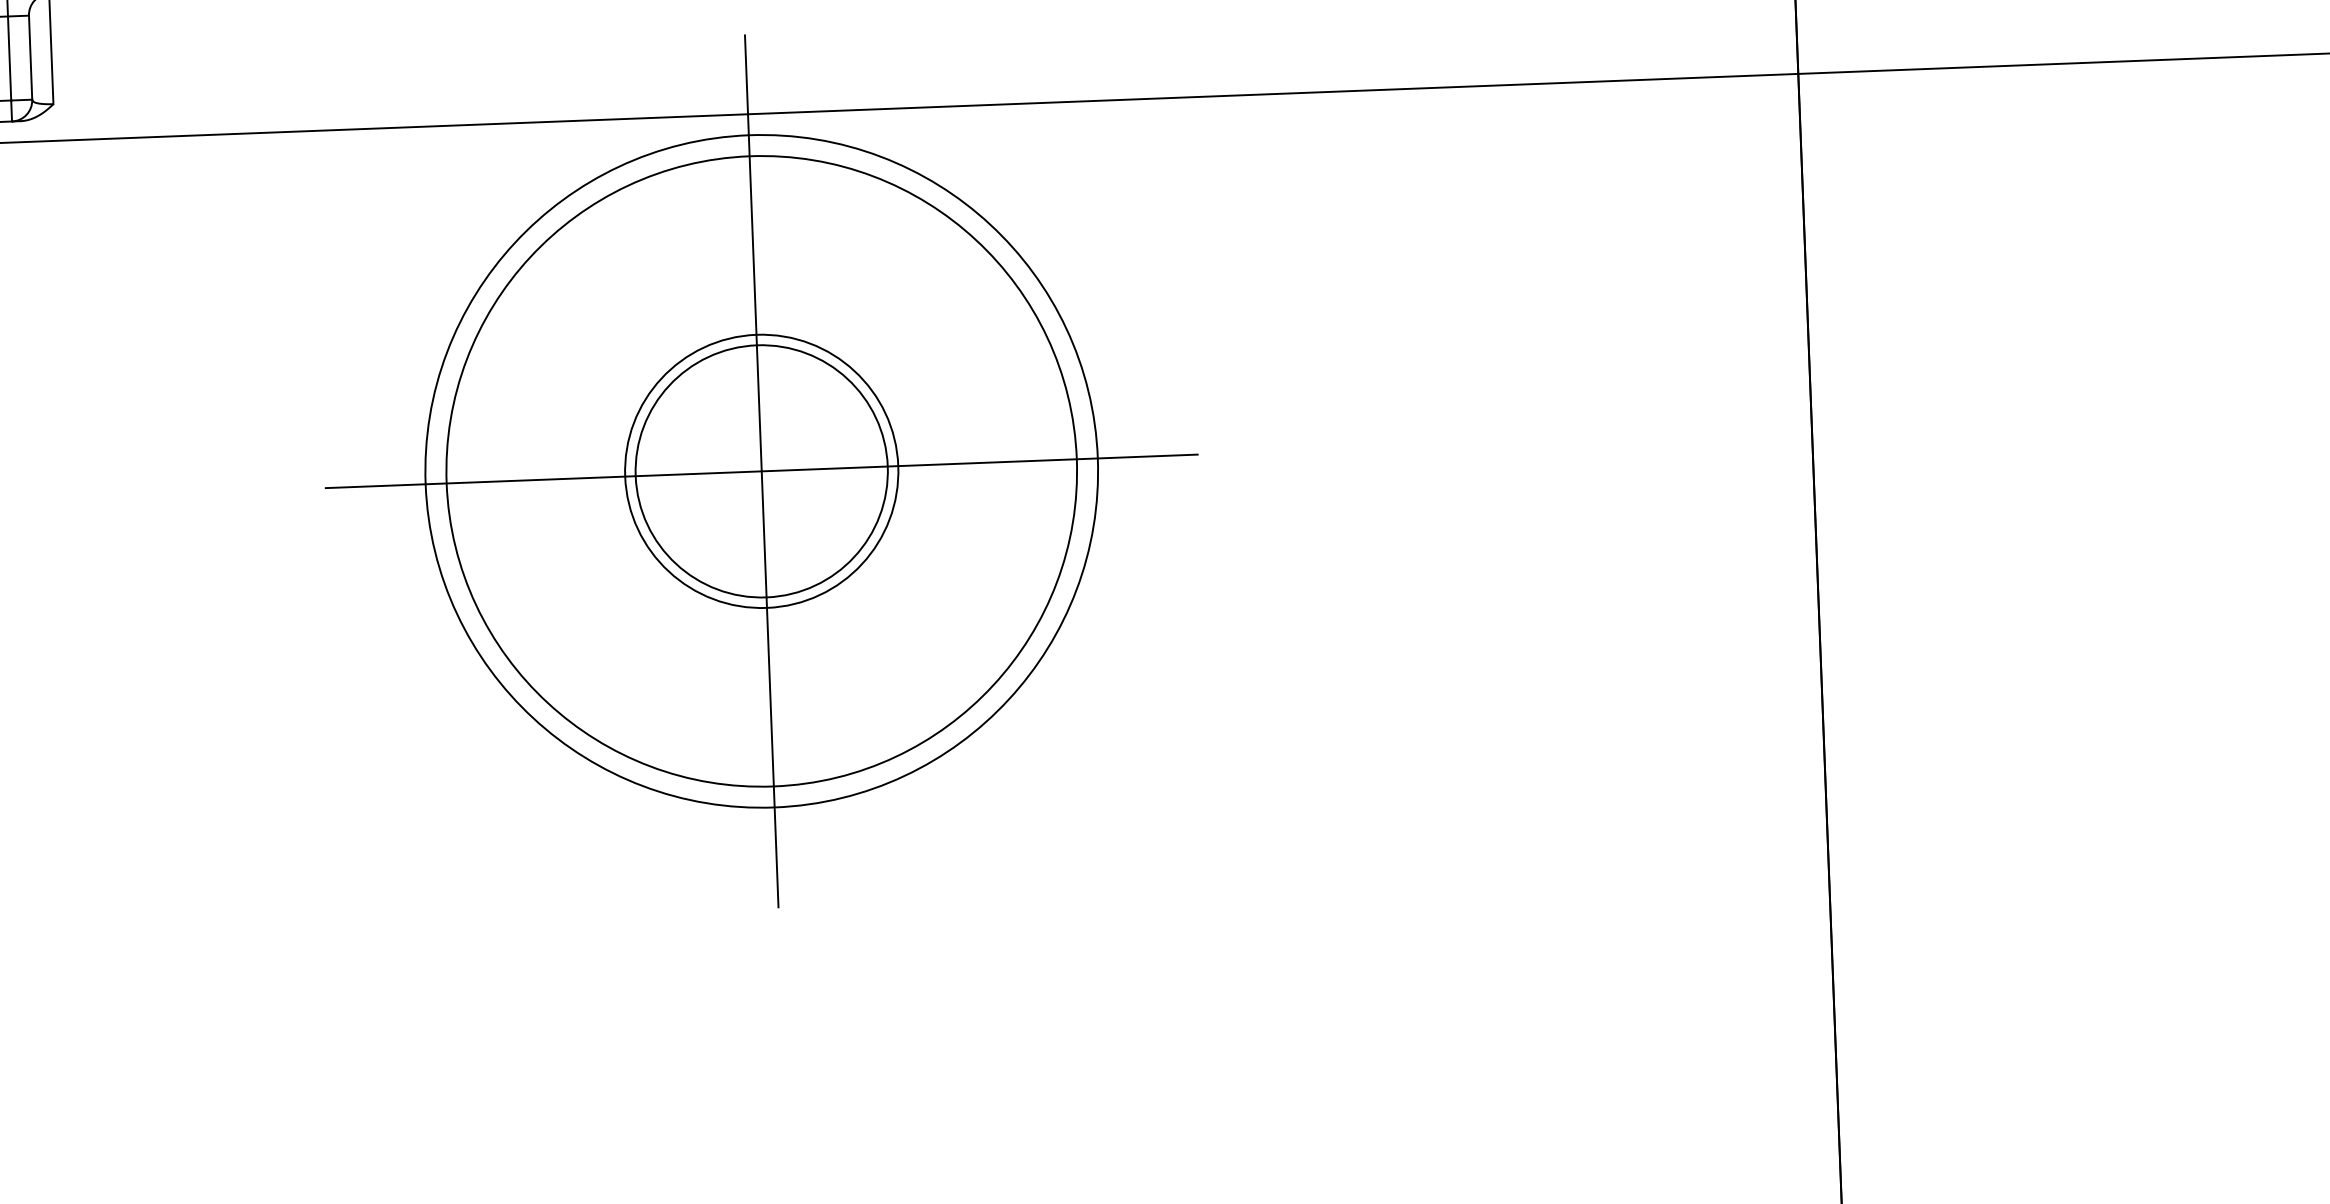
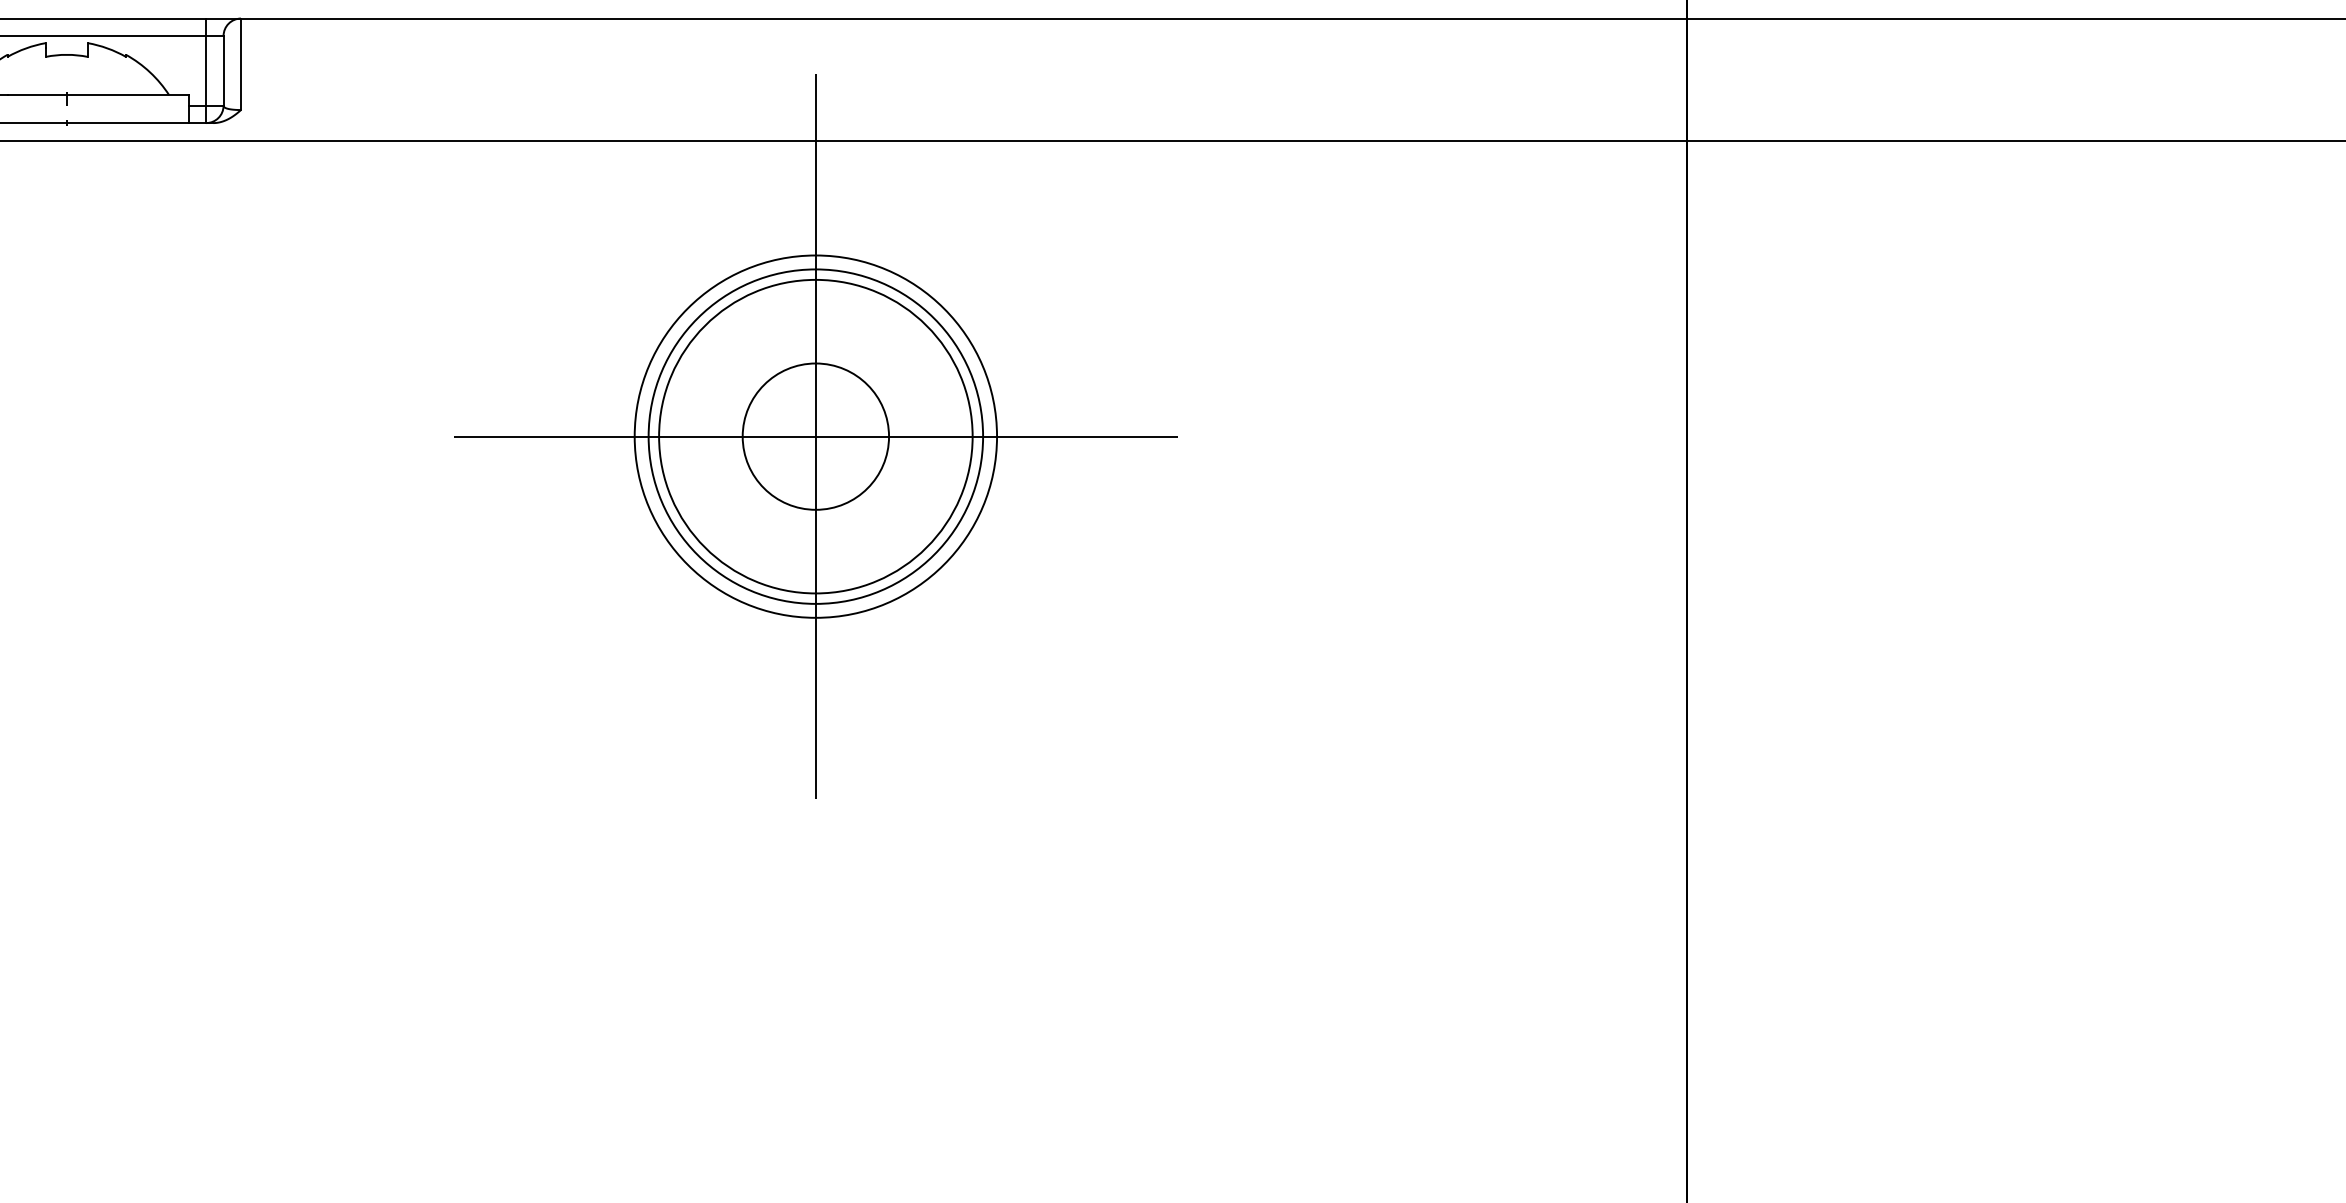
circle: (761, 471) -> (815, 436), size x0.6
circle: (761, 471) -> (815, 436), size x0.6
circle: (761, 471) -> (815, 436), size x0.7
circle: (761, 471) -> (815, 436), size x1.6

